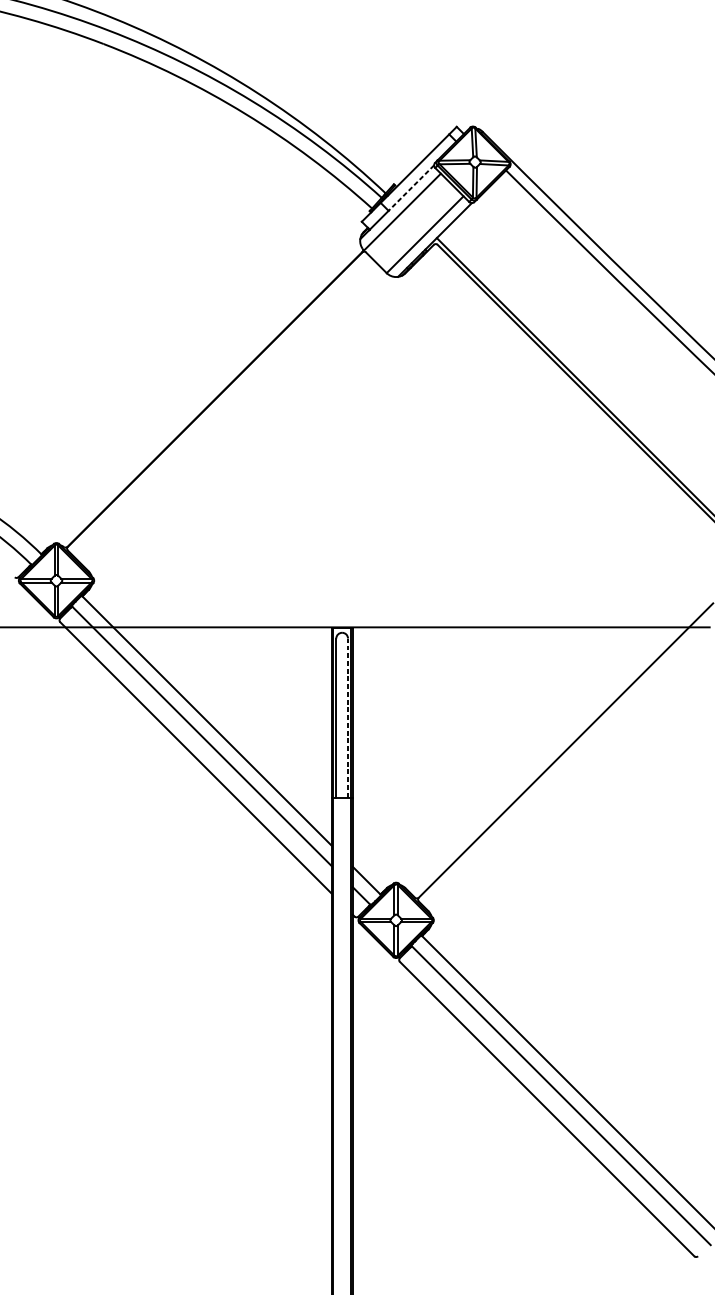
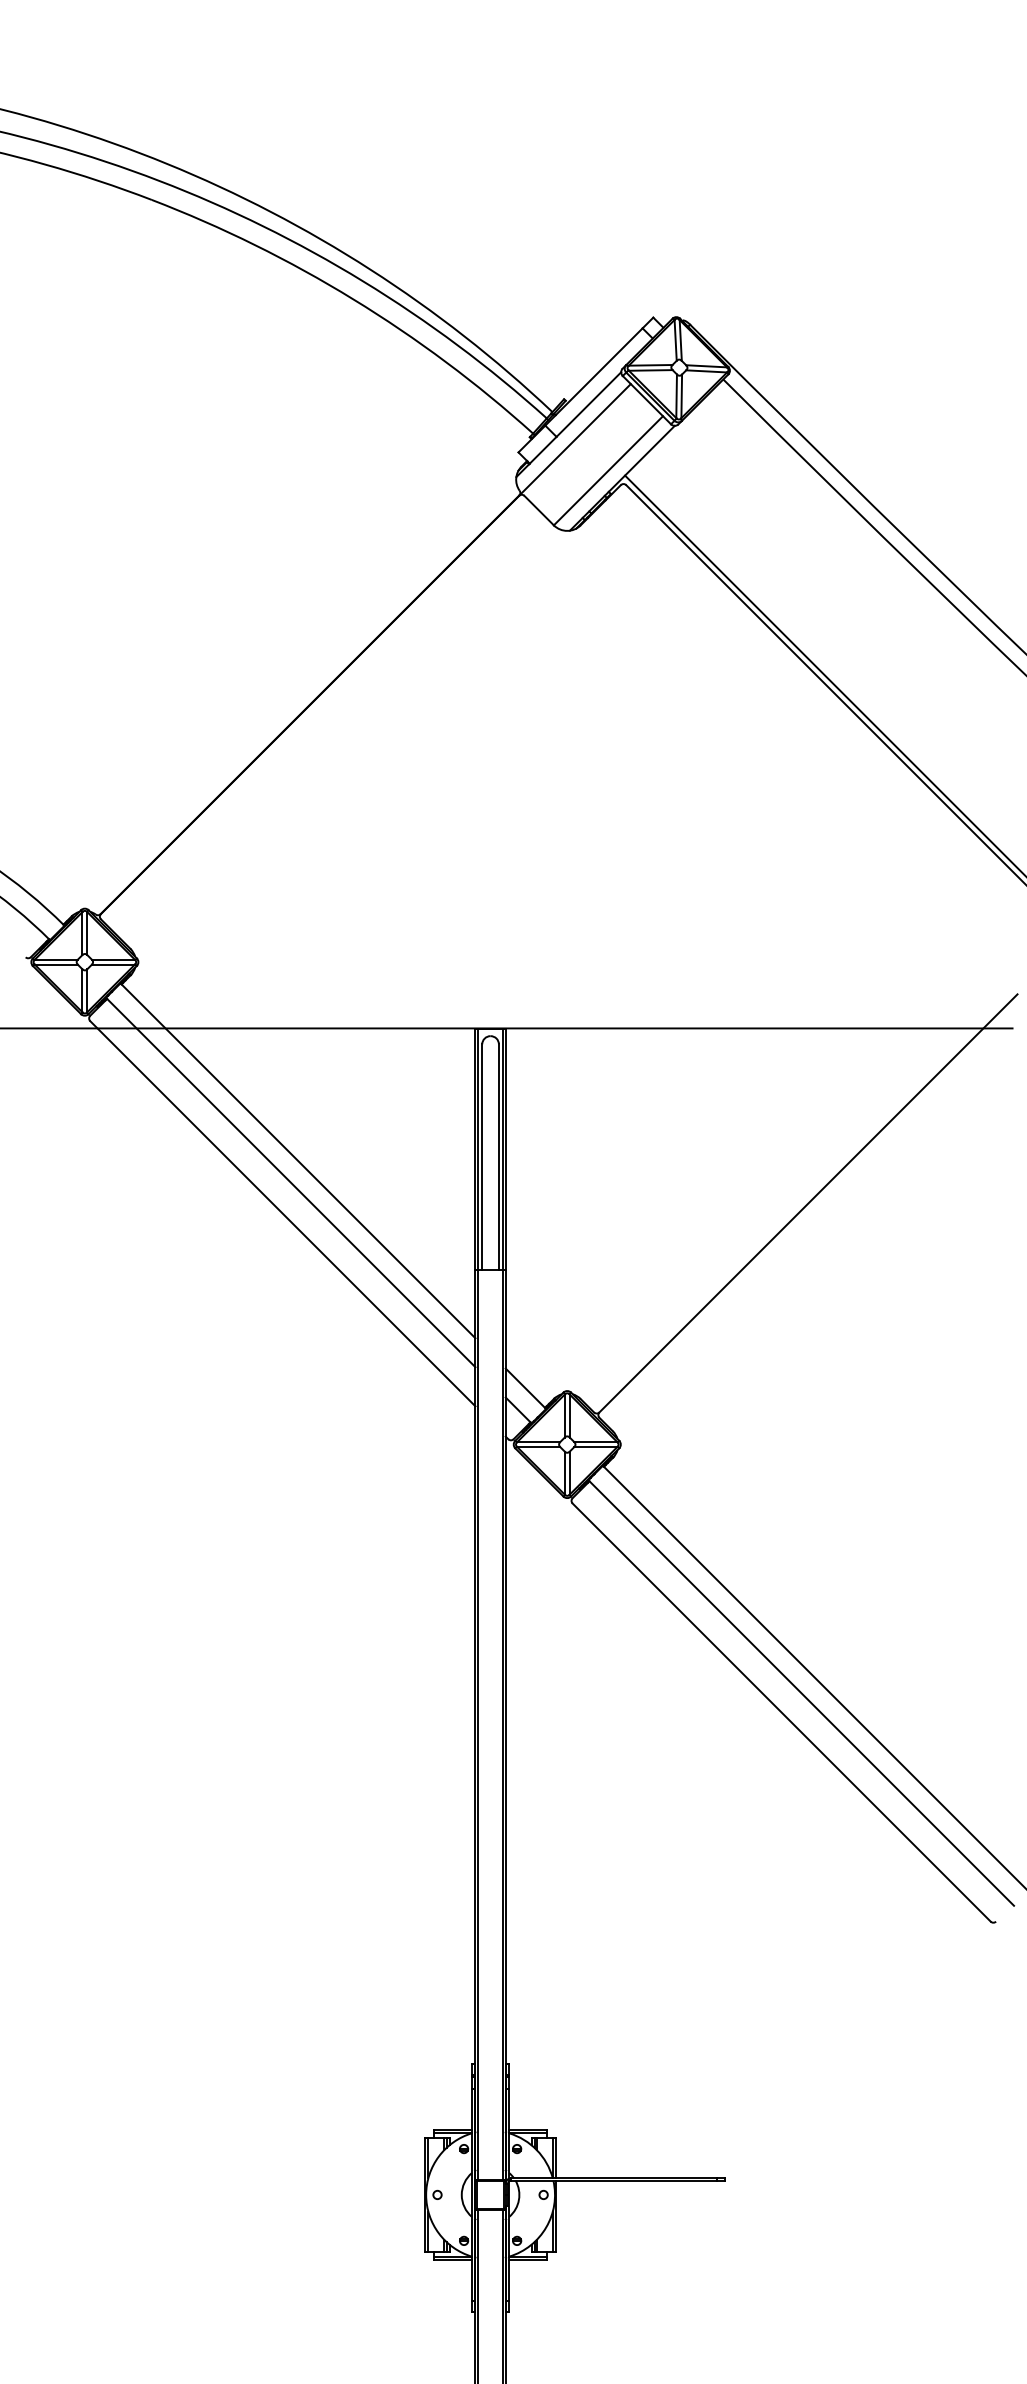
line: (411, 188) -> (588, 404), dashed -> solid
line: (347, 718) -> (498, 1157), dashed -> solid

